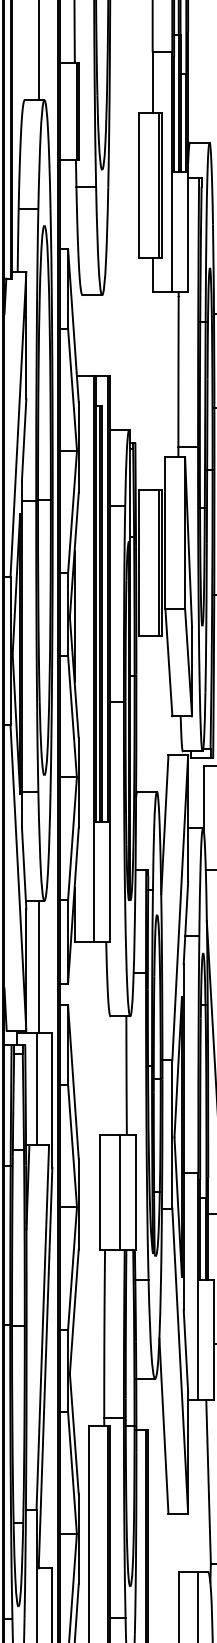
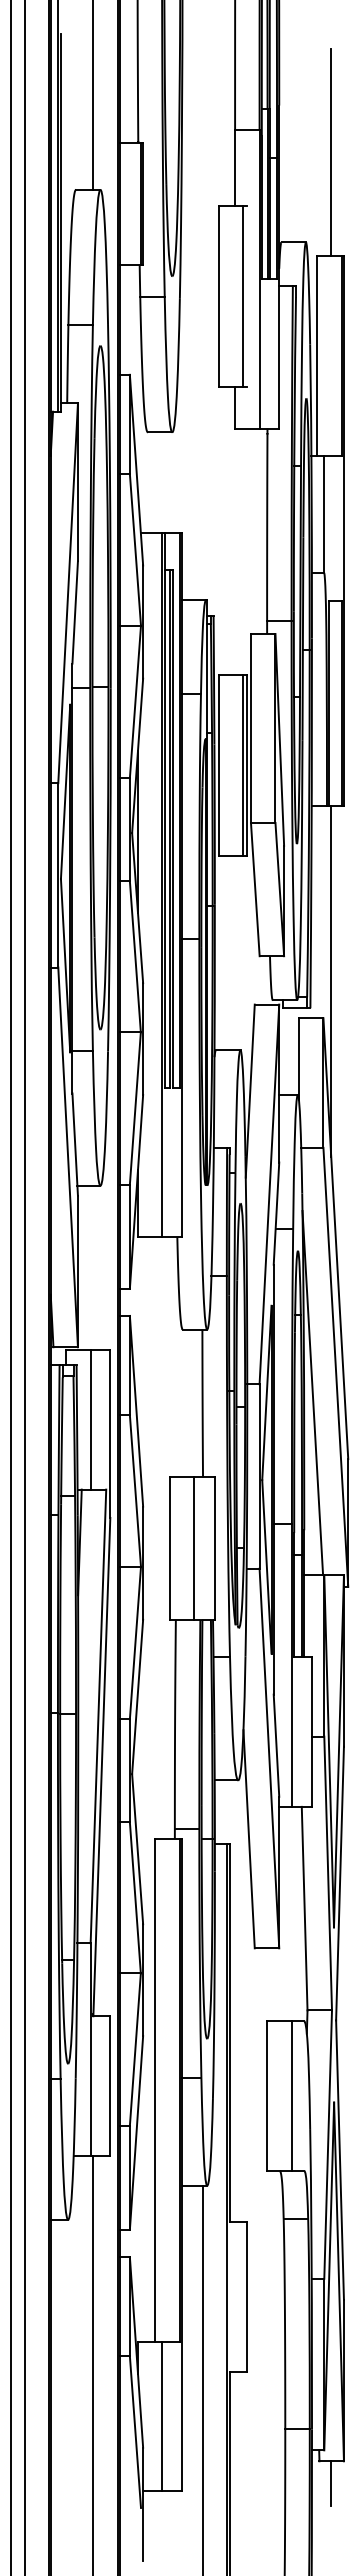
line: (161, 185) -> (246, 295), removed
line: (38, 966) -> (93, 1267), removed

